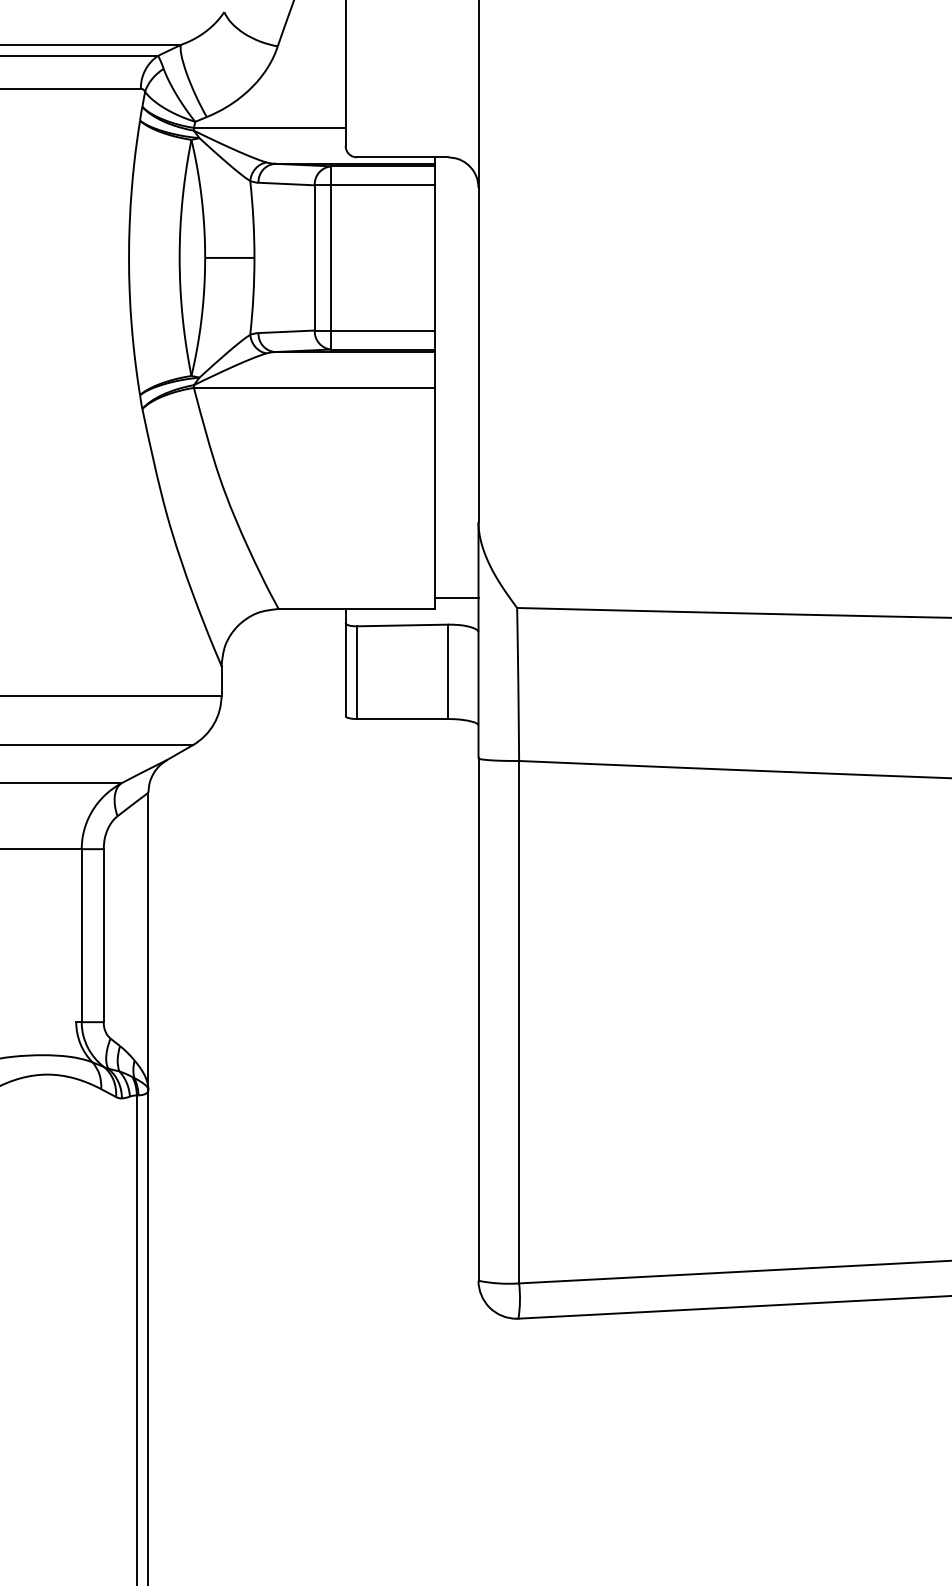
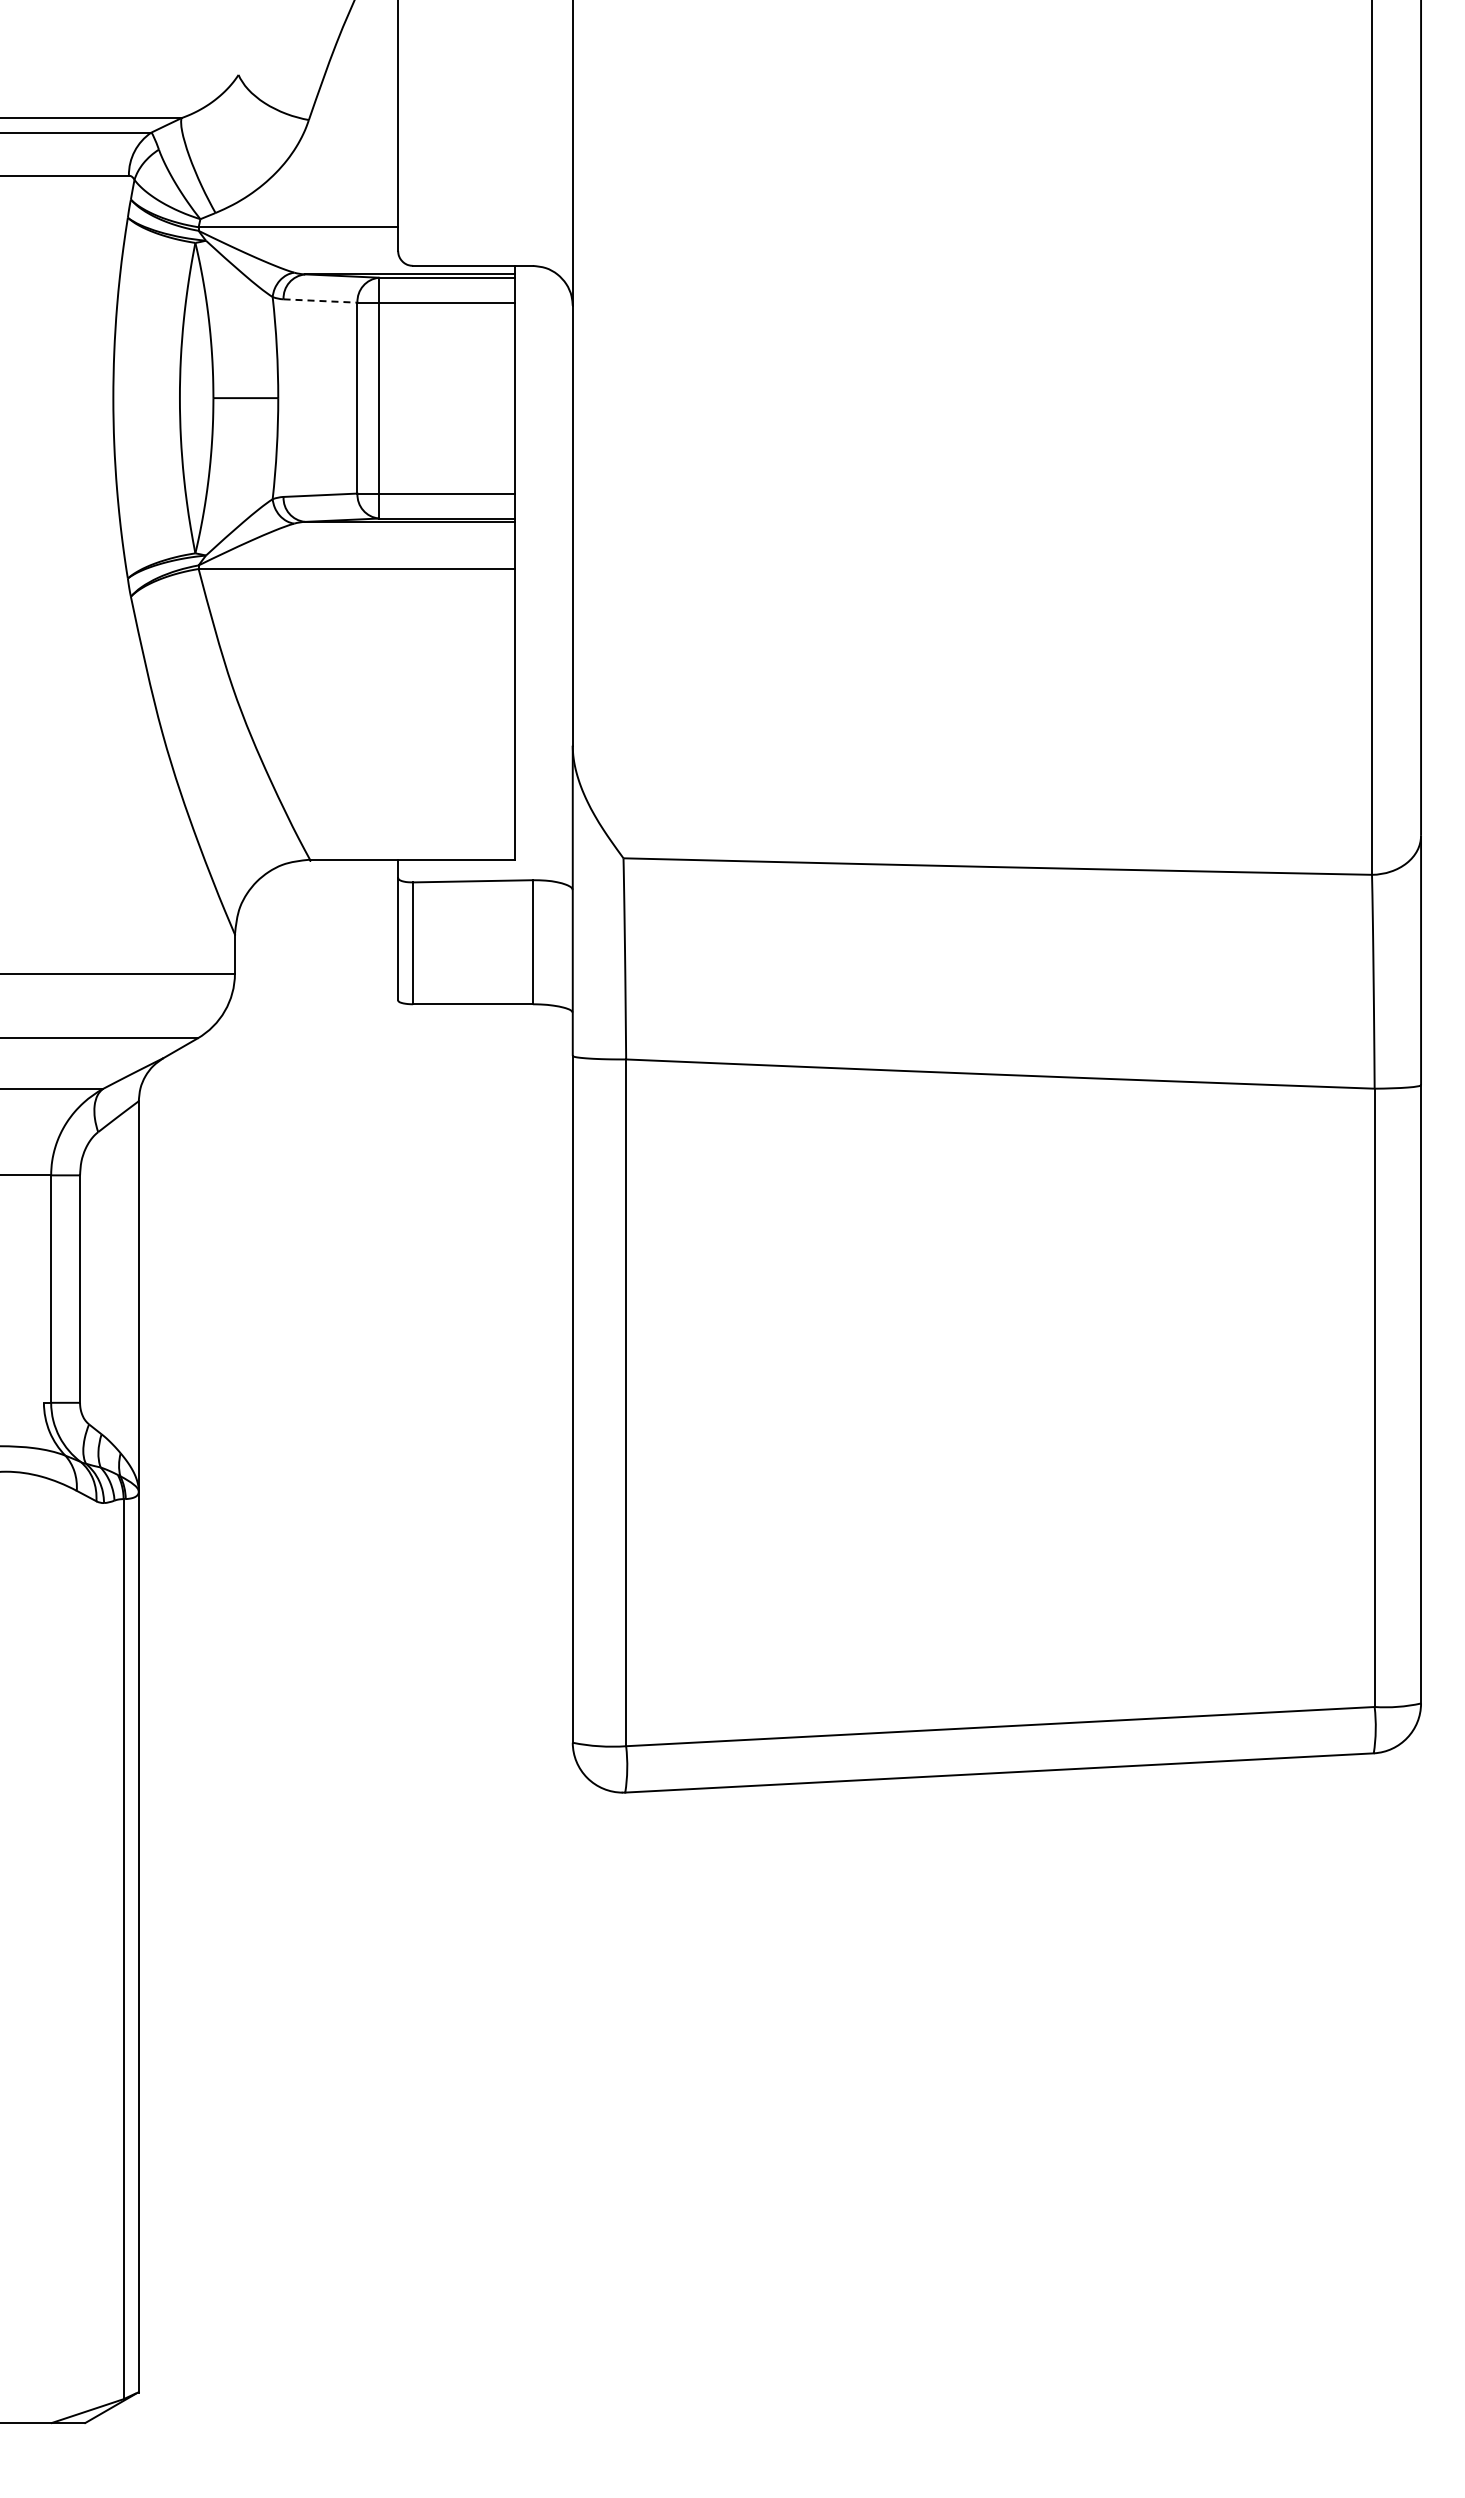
line: (286, 184) -> (320, 301), solid -> dashed
line: (456, 597) -> (543, 844), removed

